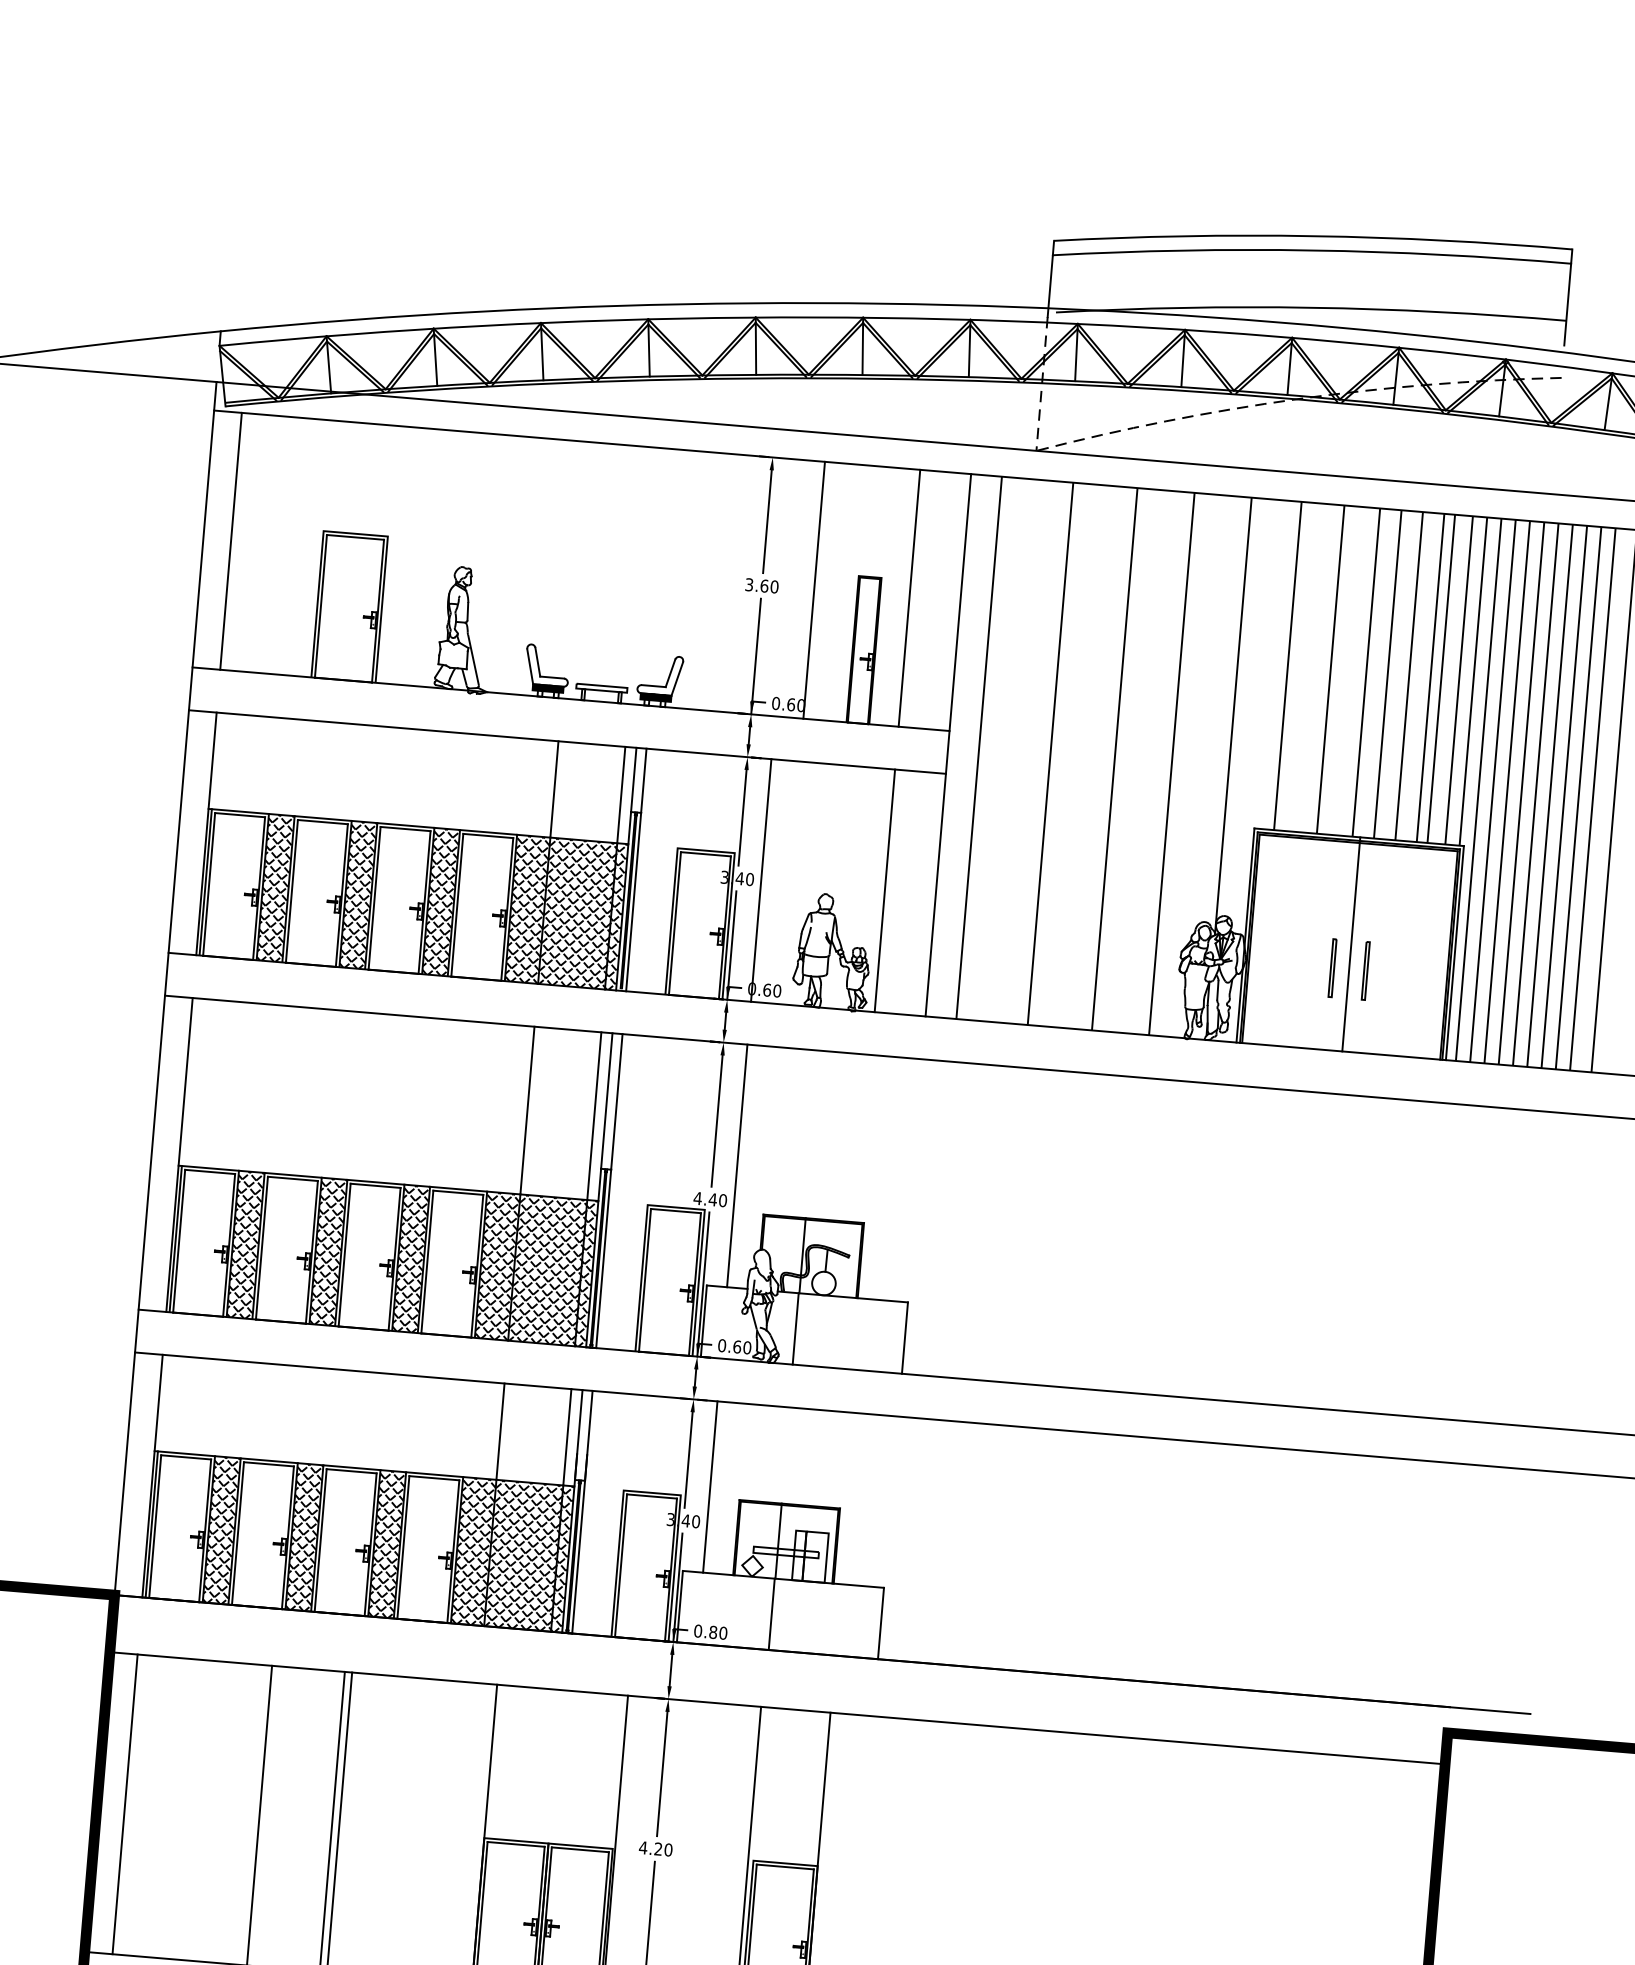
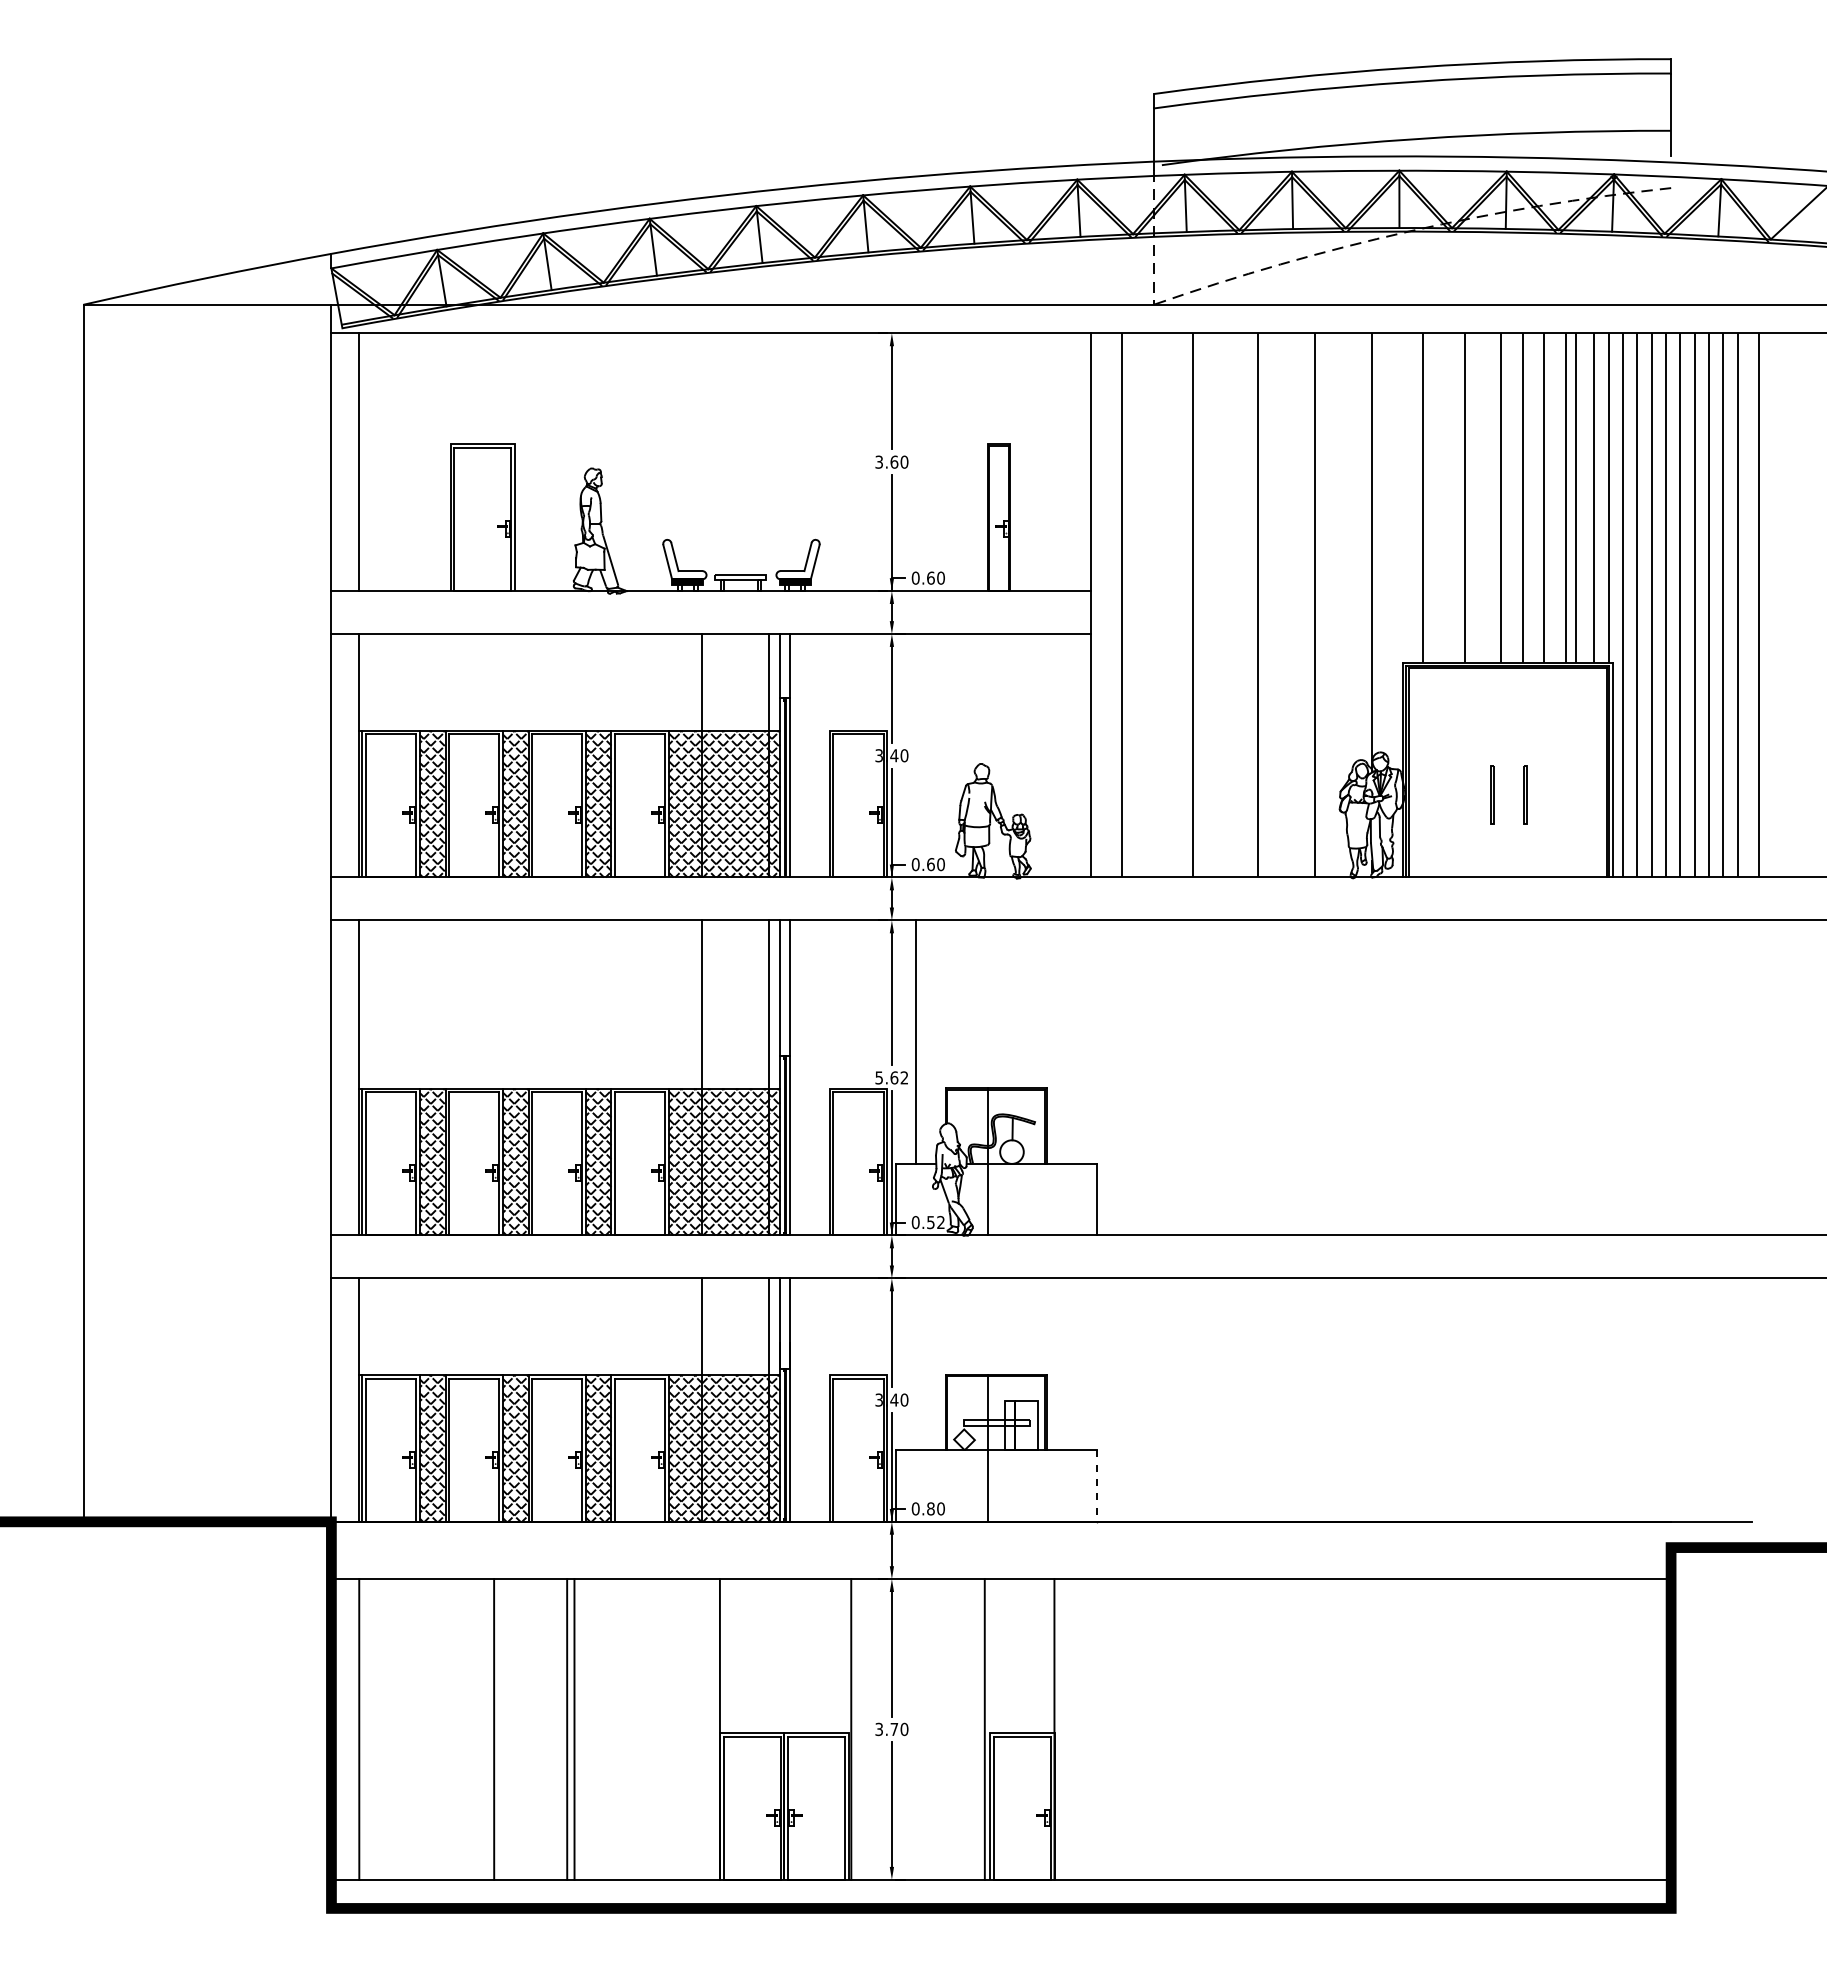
line: (814, 590) -> (944, 462), removed
line: (909, 598) -> (1039, 462), removed
line: (760, 880) -> (915, 755), removed
line: (884, 890) -> (1039, 755), removed
line: (1350, 943) -> (1508, 769), removed
text: (710, 1199) -> (891, 1077), 4.40 -> 5.62
text: (741, 1347) -> (935, 1222), 0.60 -> 0.52
line: (710, 1487) -> (915, 1364), removed
line: (881, 1624) -> (1097, 1486), solid -> dashed
text: (650, 1848) -> (886, 1729), 4.20 -> 3.70

